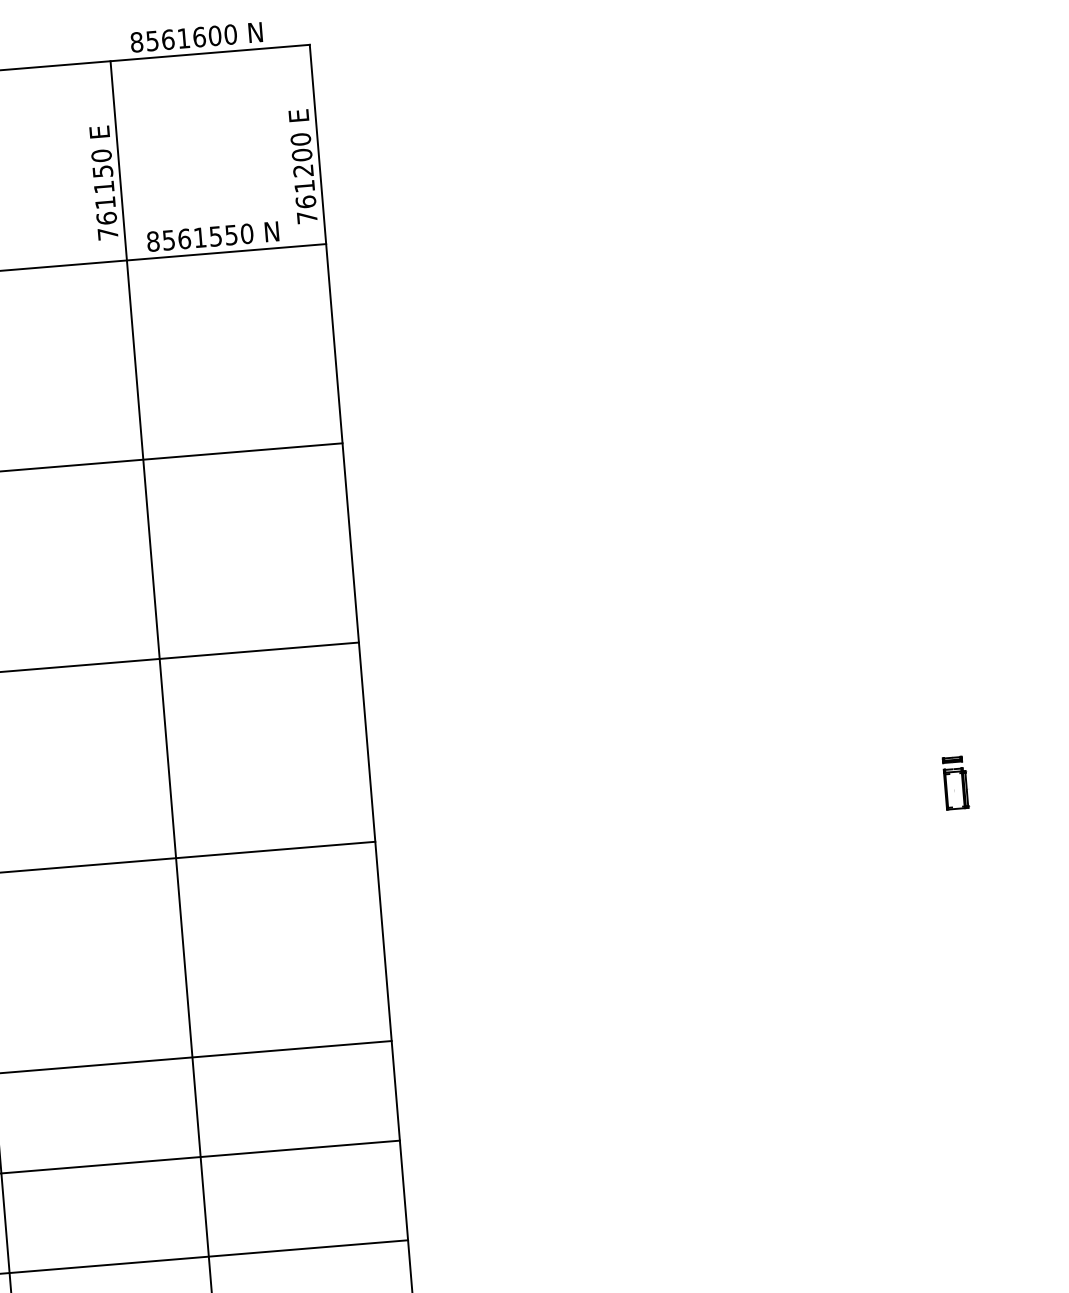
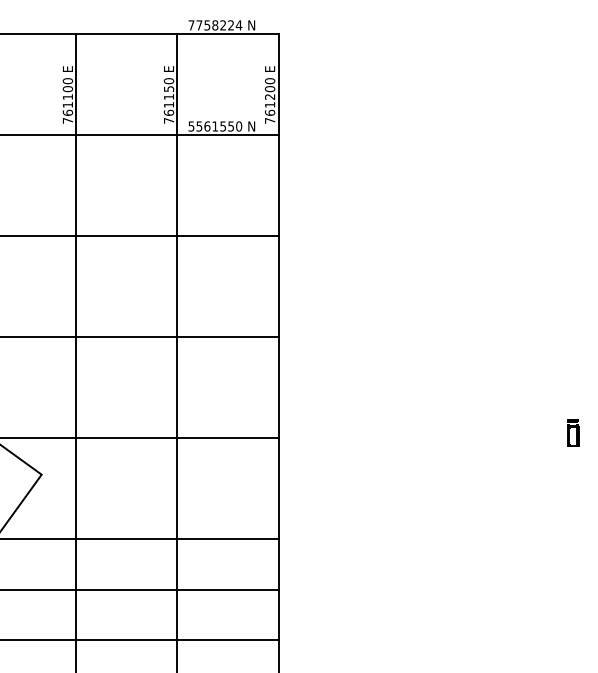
text: (184, 38) -> (215, 25), 8561600 -> 7758224
text: (153, 241) -> (191, 126), 8561550 -> 5561550

